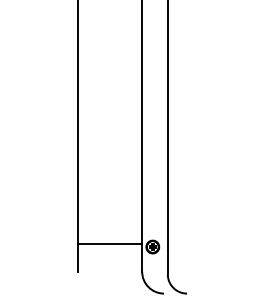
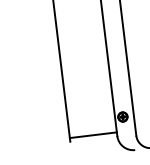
line: (109, 243) -> (92, 135), moved

